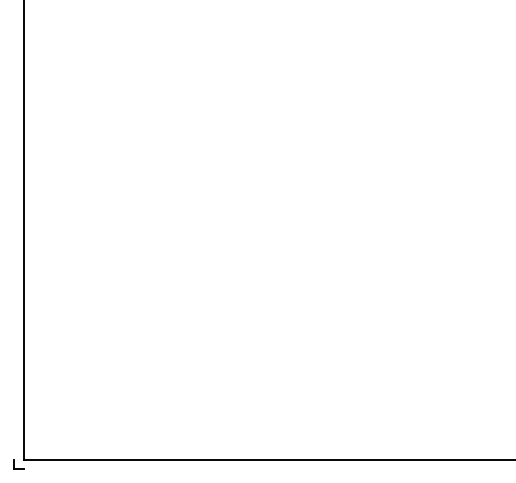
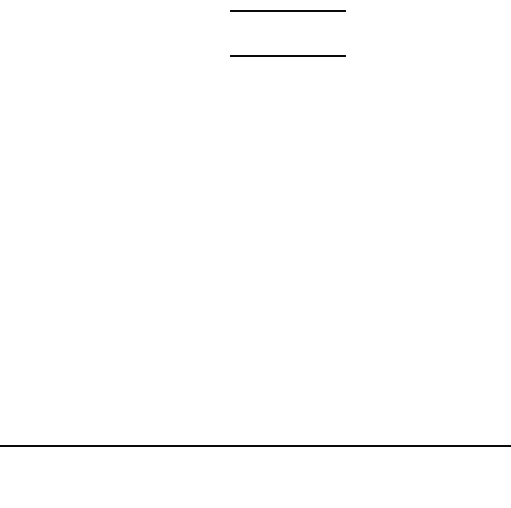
line: (324, 94) -> (287, 10), added
line: (324, 132) -> (287, 55), added

